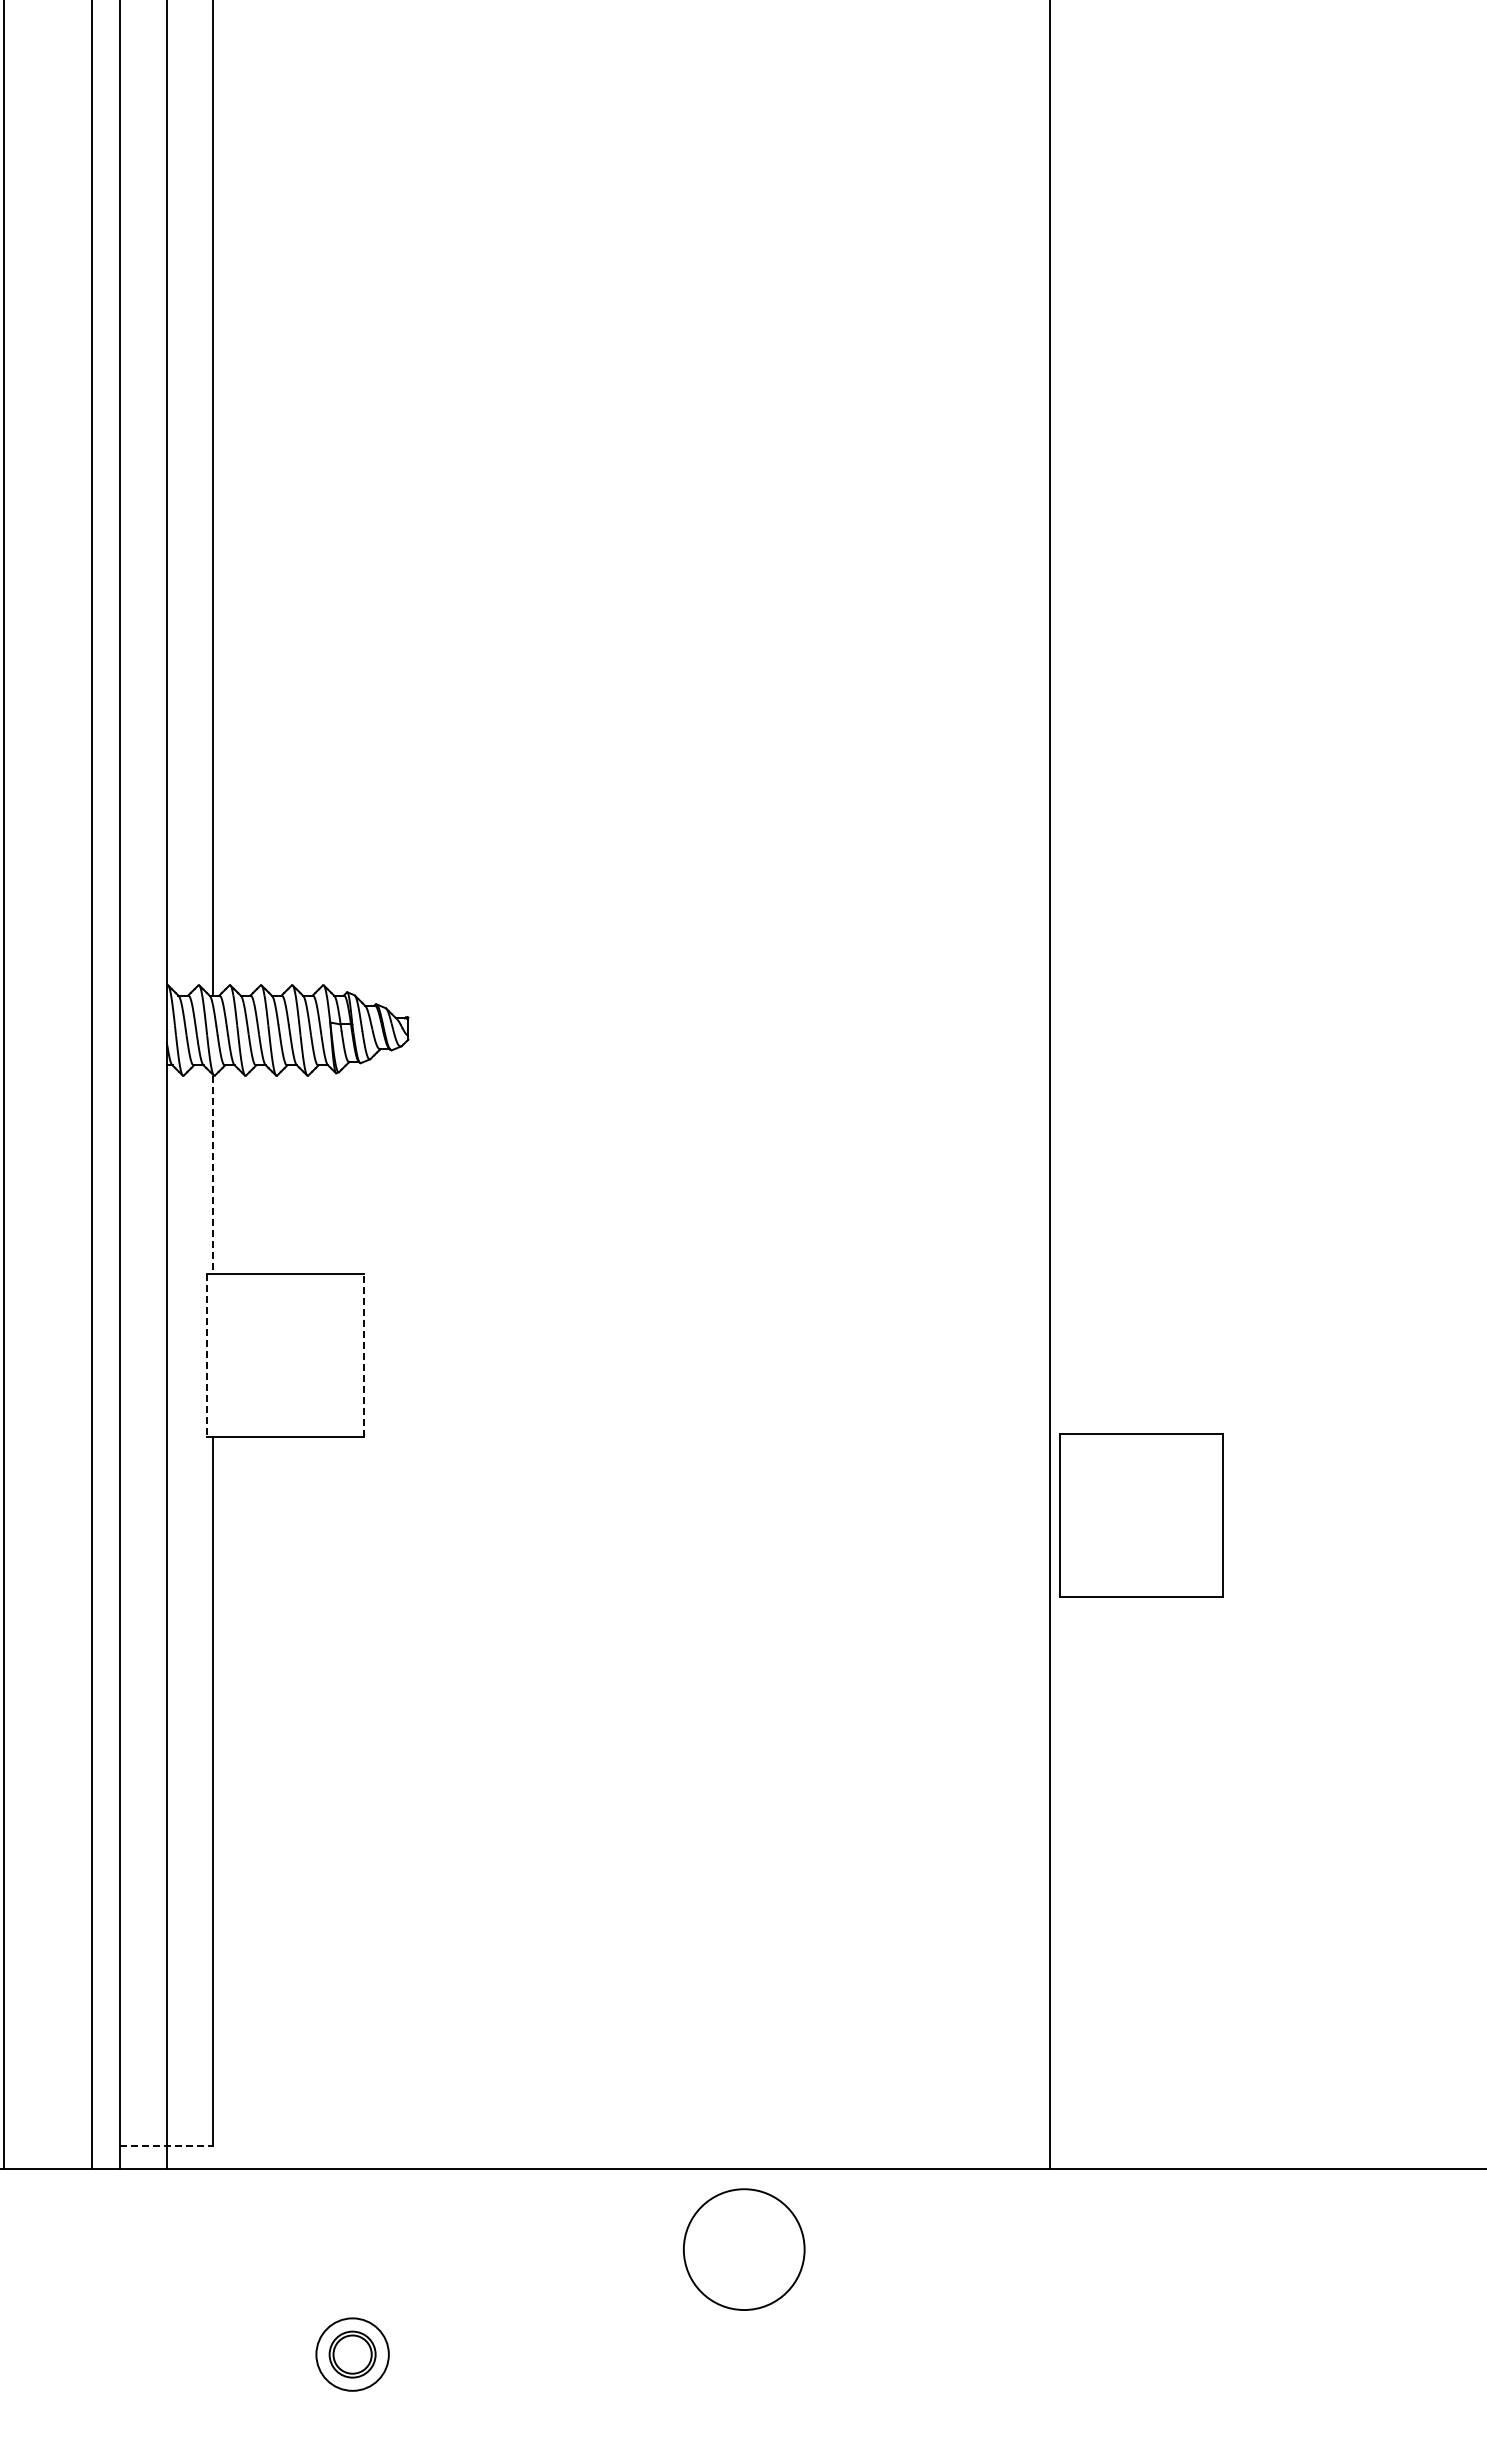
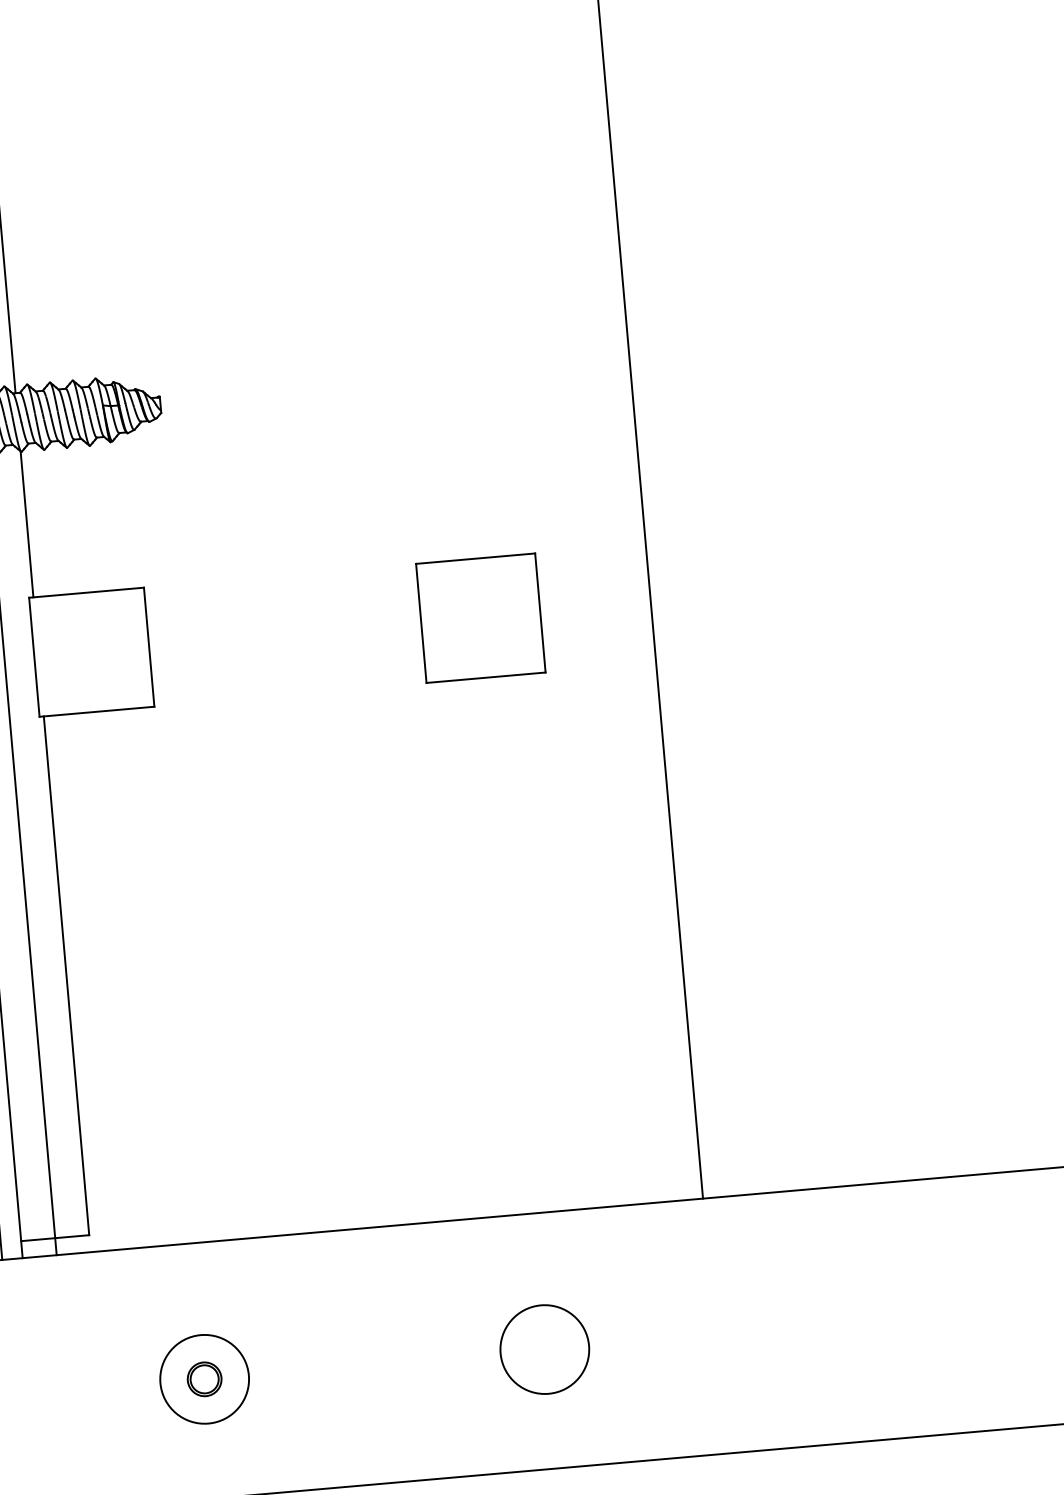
line: (213, 1175) -> (27, 524), dashed -> solid
line: (364, 1355) -> (149, 647), dashed -> solid
line: (207, 1356) -> (34, 657), dashed -> solid
part: (1141, 1515) -> (481, 618), moved
line: (167, 2145) -> (55, 1238), dashed -> solid
circle: (744, 2249) -> (545, 1349), moved
circle: (352, 2354) -> (204, 1379), size x1.67

